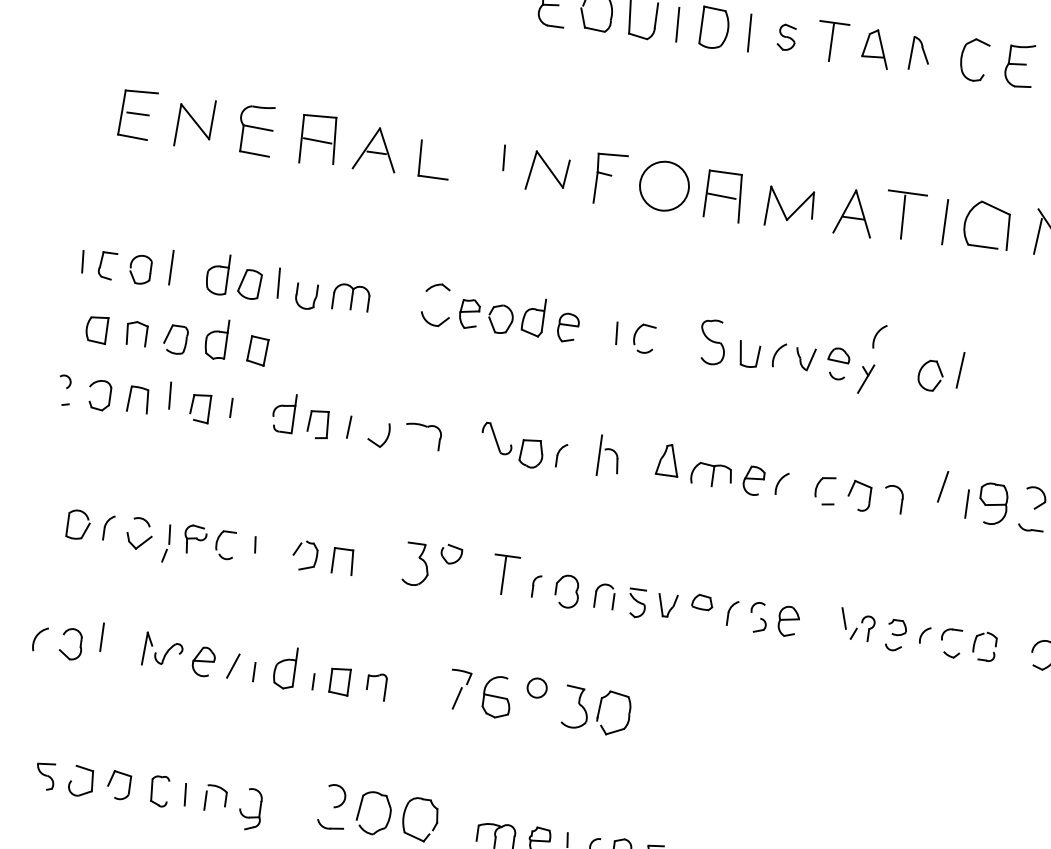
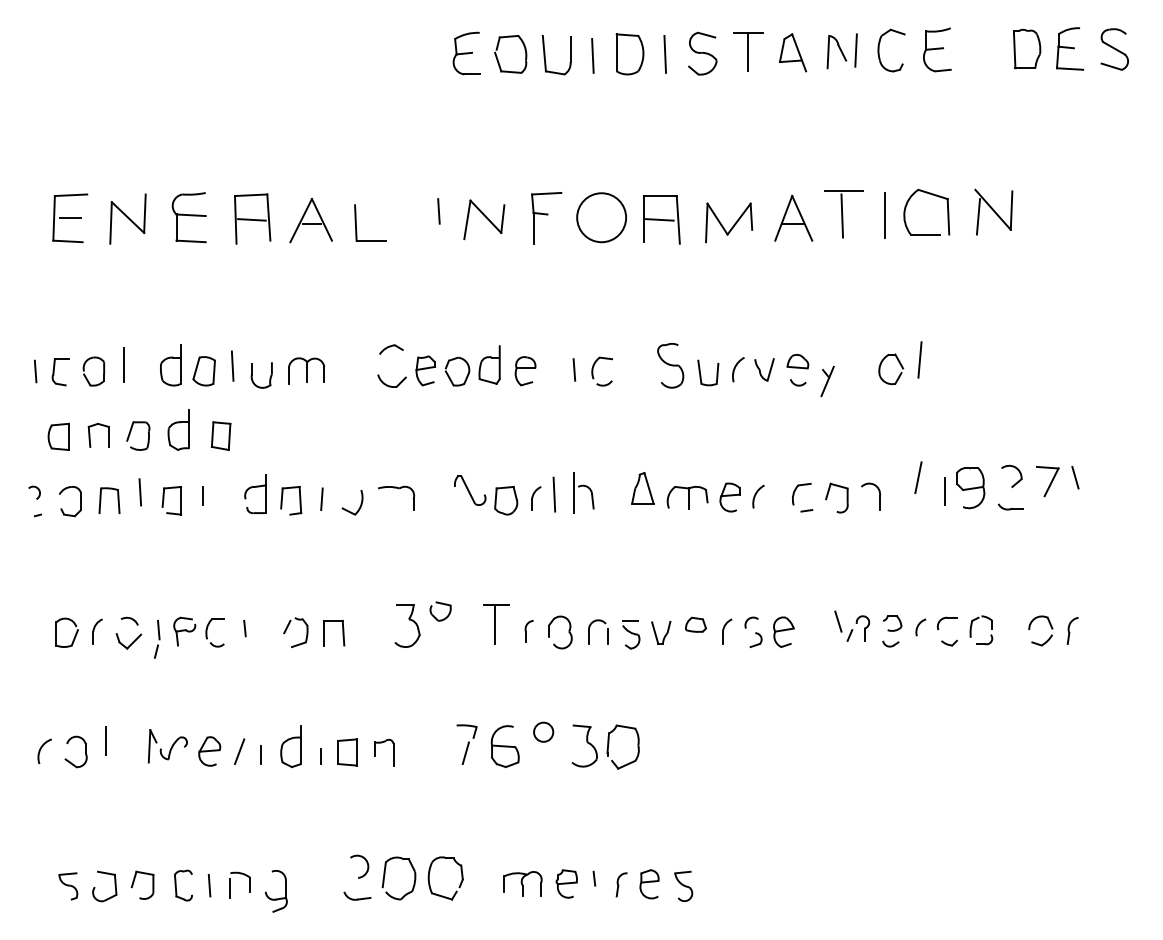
part: (786, 37) -> (702, 53), size x1.67
line: (938, 54) -> (855, 50), added
arc: (876, 336) -> (832, 337), removed
line: (580, 454) -> (554, 494), added

